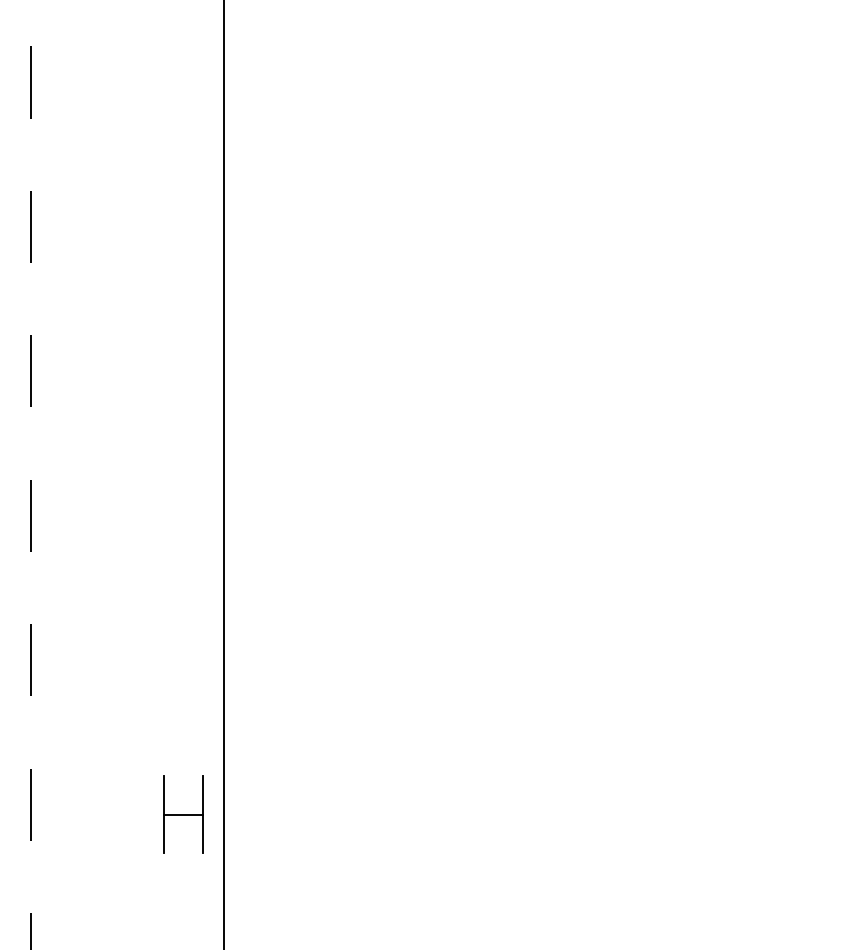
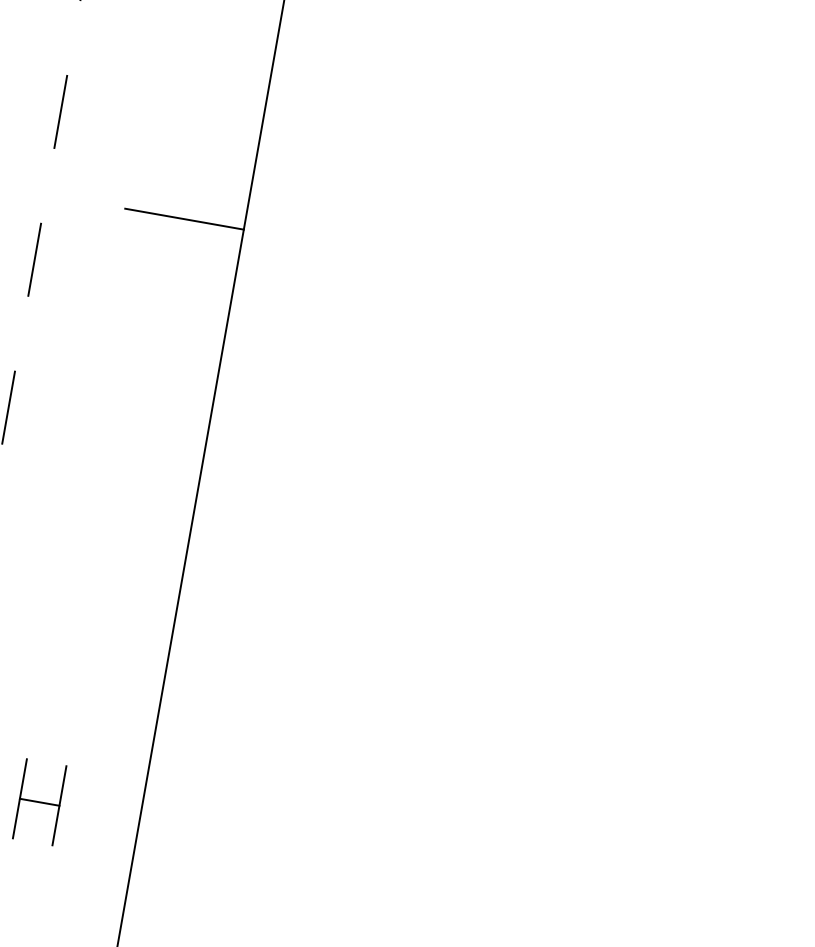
line: (166, 307) -> (184, 218), added
part: (183, 814) -> (39, 802), moved

